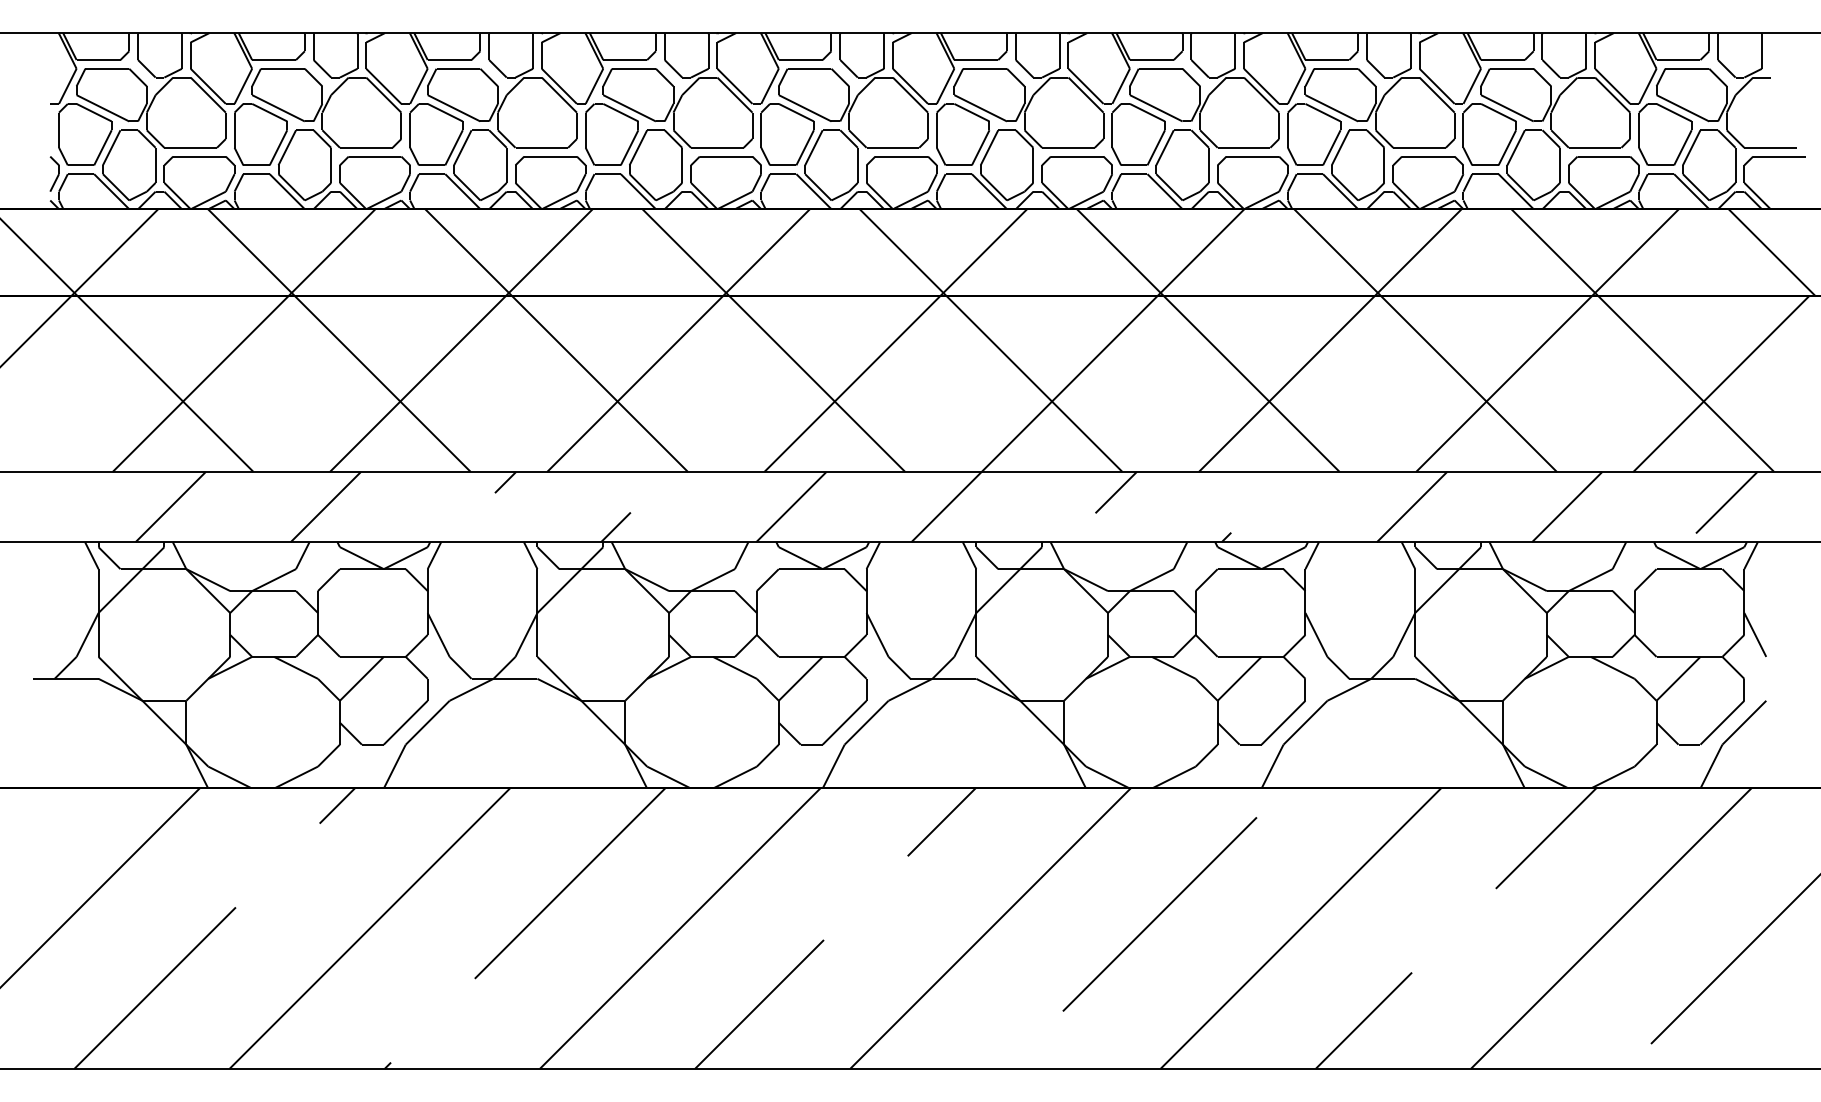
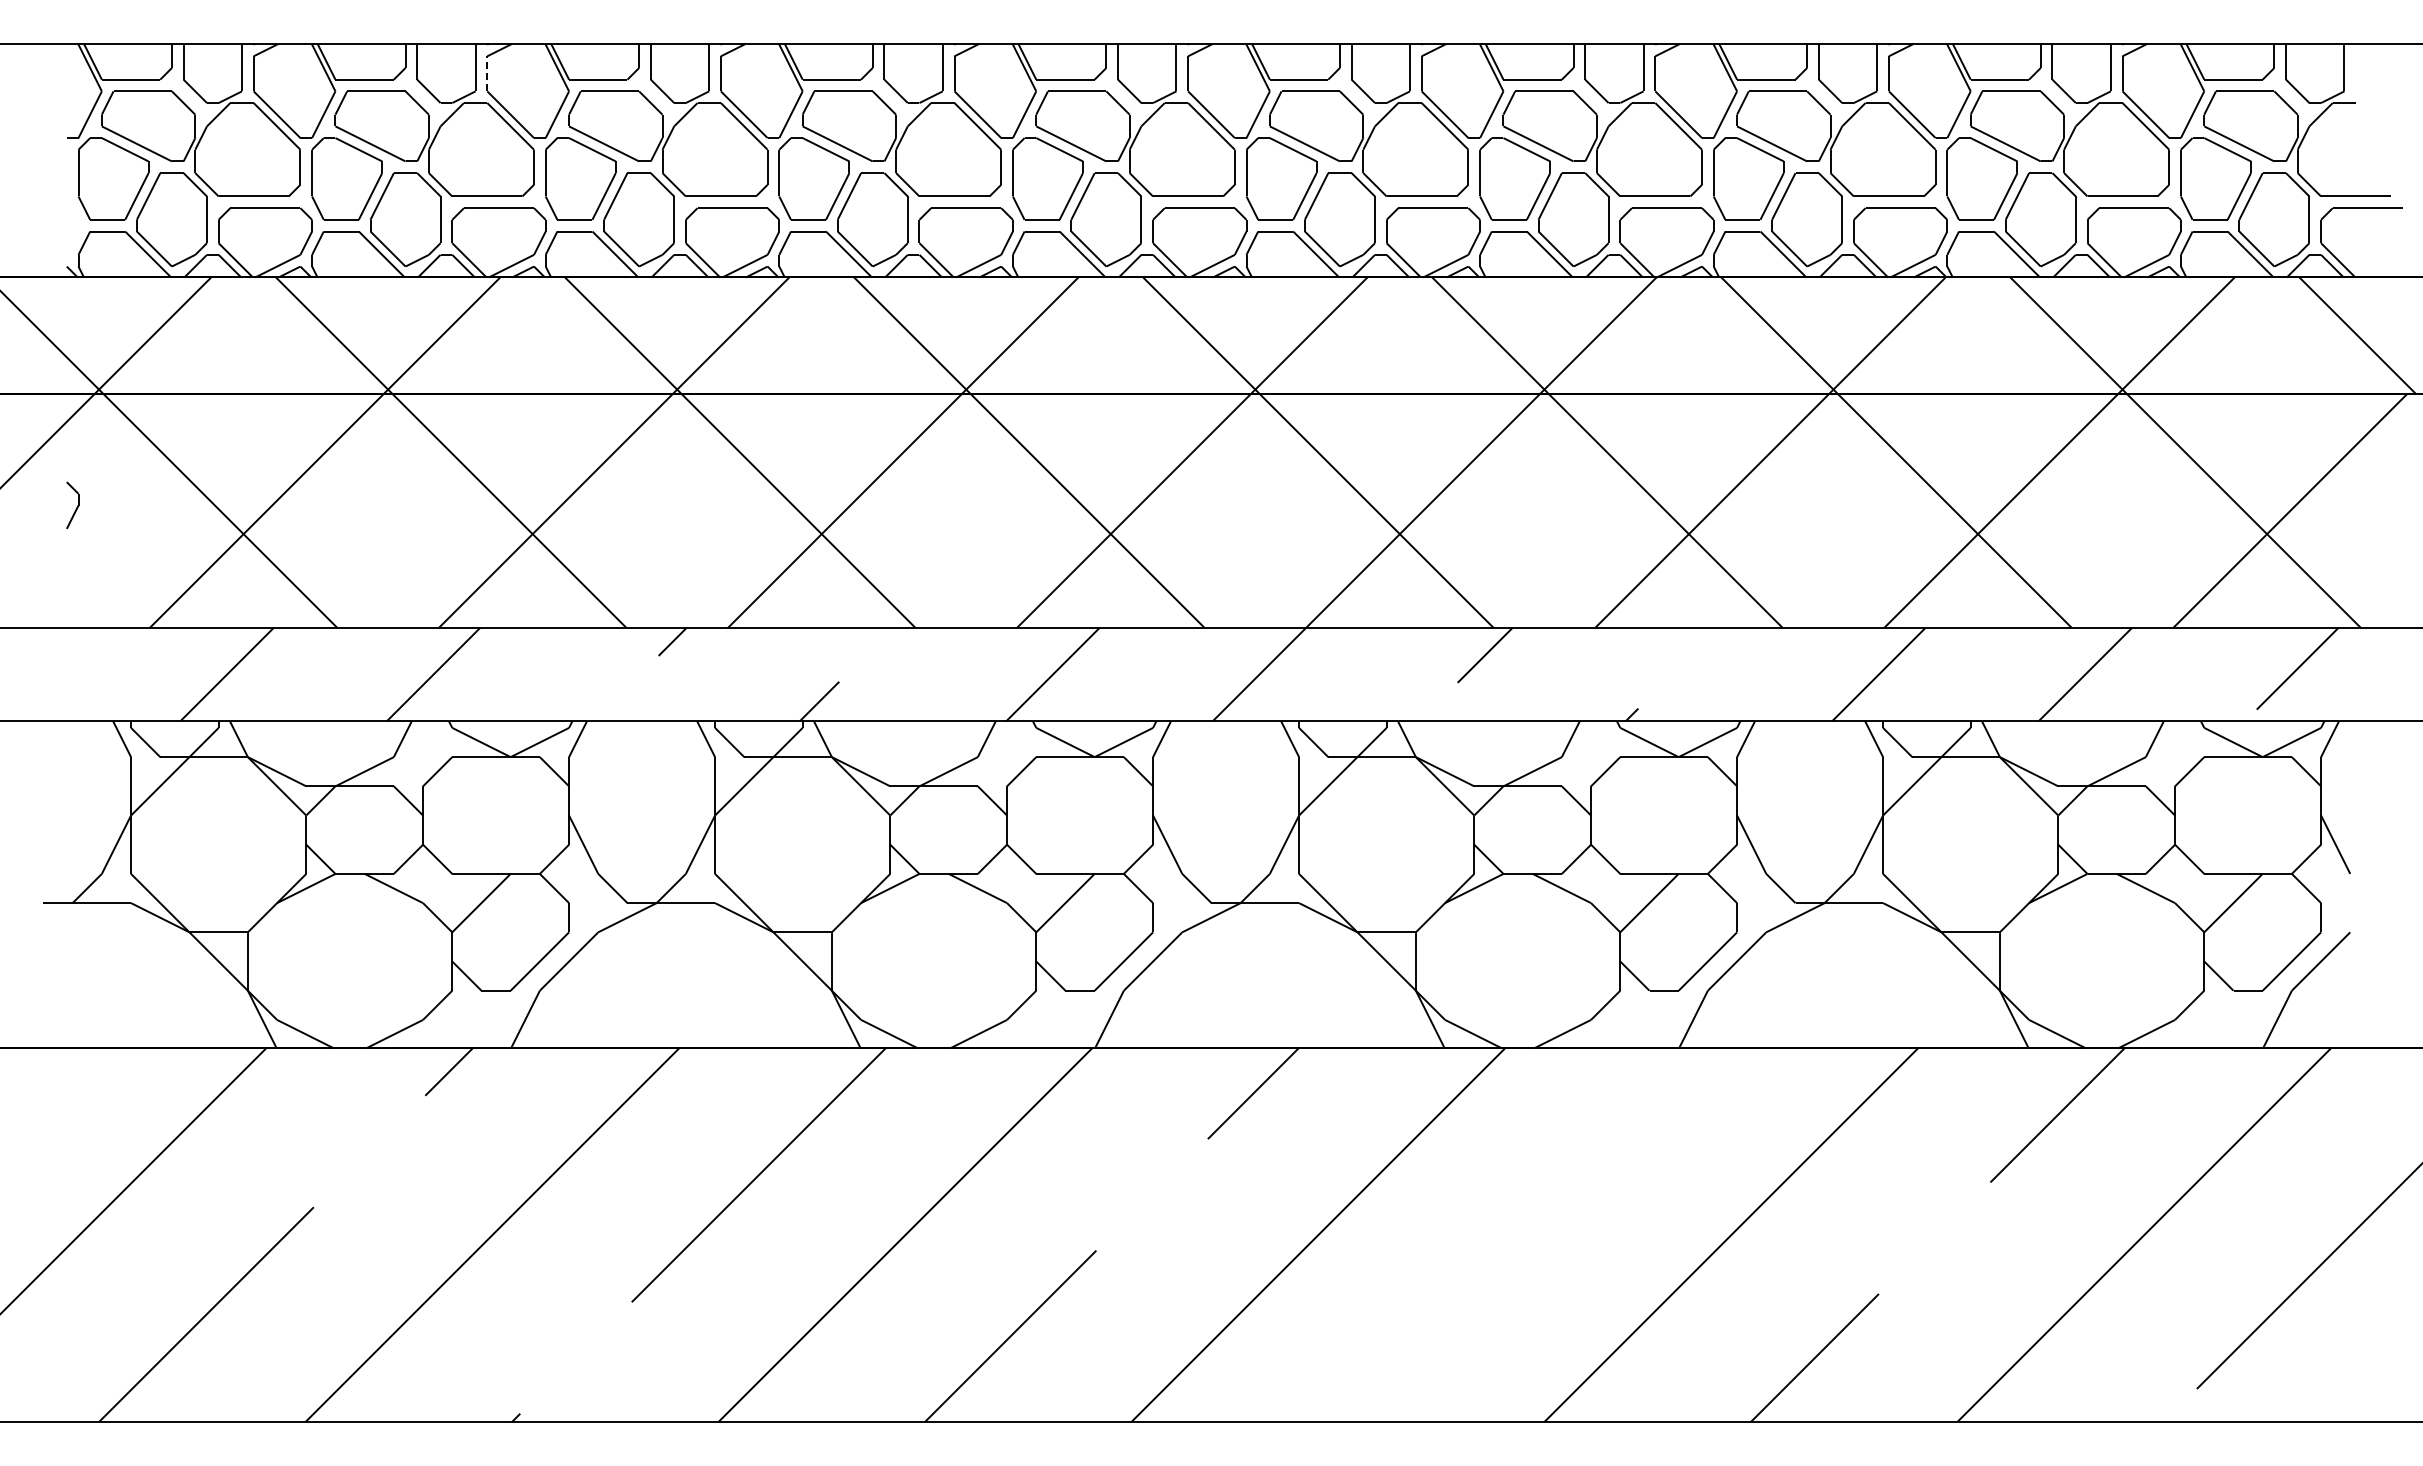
line: (366, 55) -> (487, 73), solid -> dashed
part: (54, 173) -> (72, 504), moved
line: (1159, 914) -> (1543, 1216), removed

